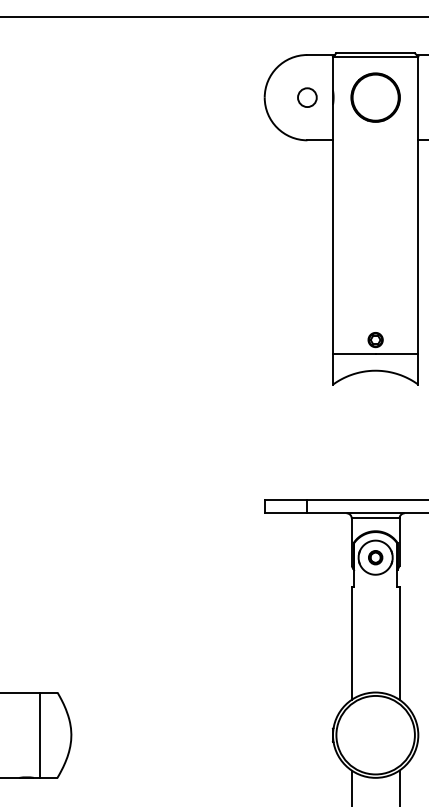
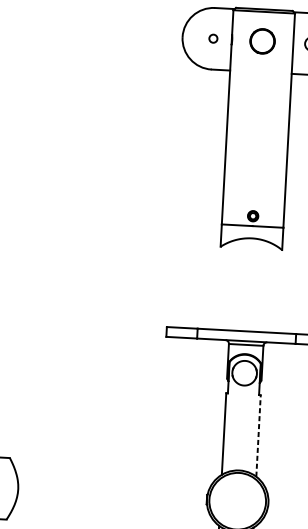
circle: (307, 97) -> (213, 38), size x0.6
part: (375, 97) -> (262, 41), size x0.7
part: (375, 557) -> (244, 373), removed
line: (399, 643) -> (258, 436), solid -> dashed

